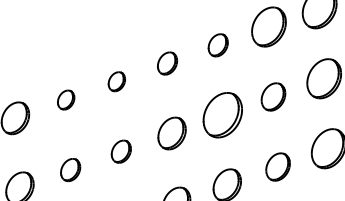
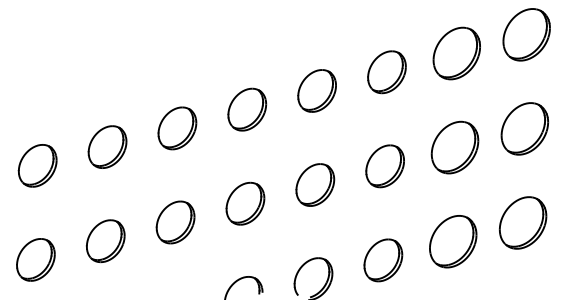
part: (217, 45) -> (386, 72), size x1.43
part: (167, 63) -> (316, 90), size x1.43
part: (117, 81) -> (247, 109), size x1.67
part: (273, 96) -> (454, 147), size x1.43
part: (66, 100) -> (177, 128), size x1.67
part: (222, 115) -> (384, 166), size x0.71
part: (121, 151) -> (245, 203), size x1.43
part: (278, 166) -> (453, 241), size x1.43
part: (70, 170) -> (175, 222), size x1.43

